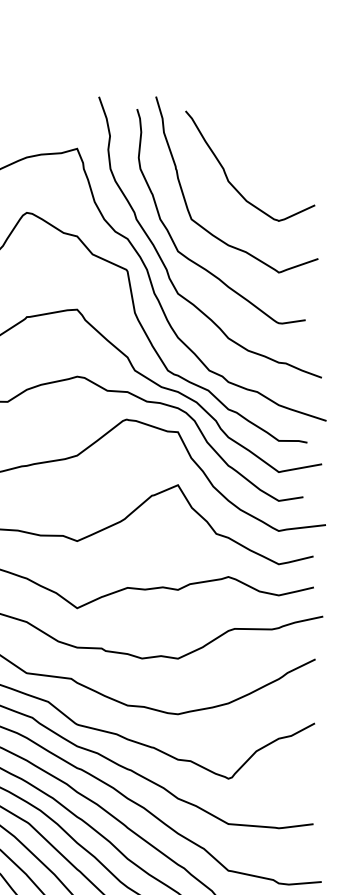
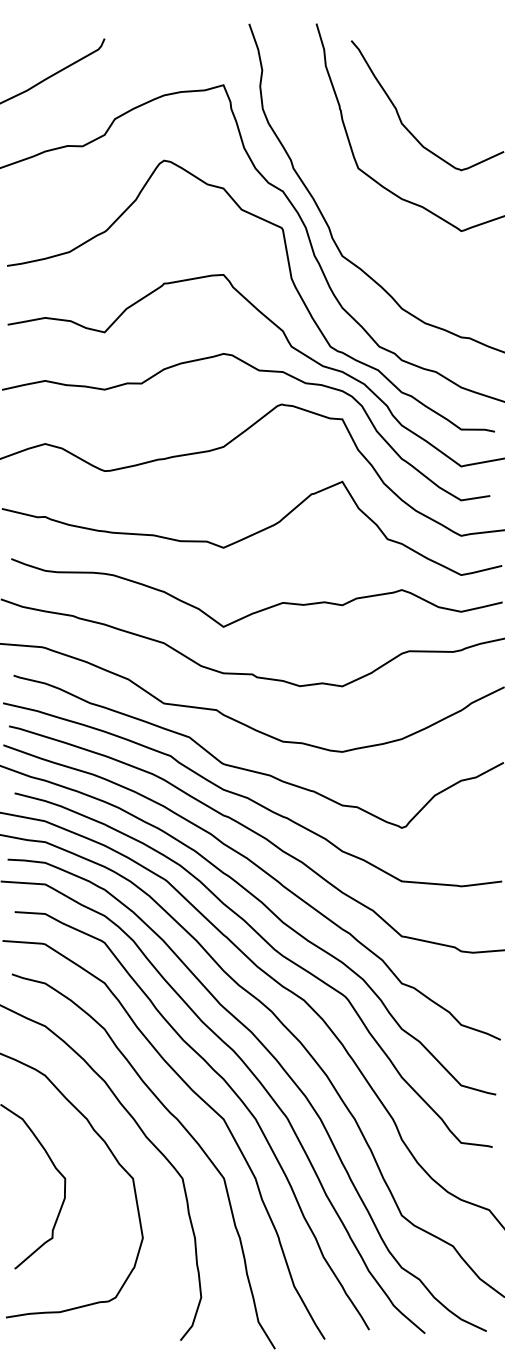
curve: (195, 261) -> (362, 218), removed

